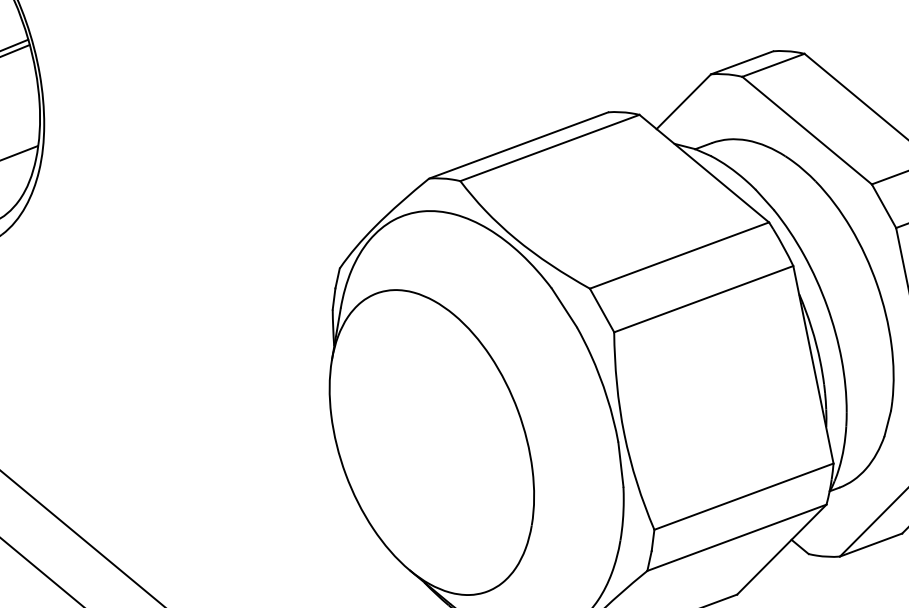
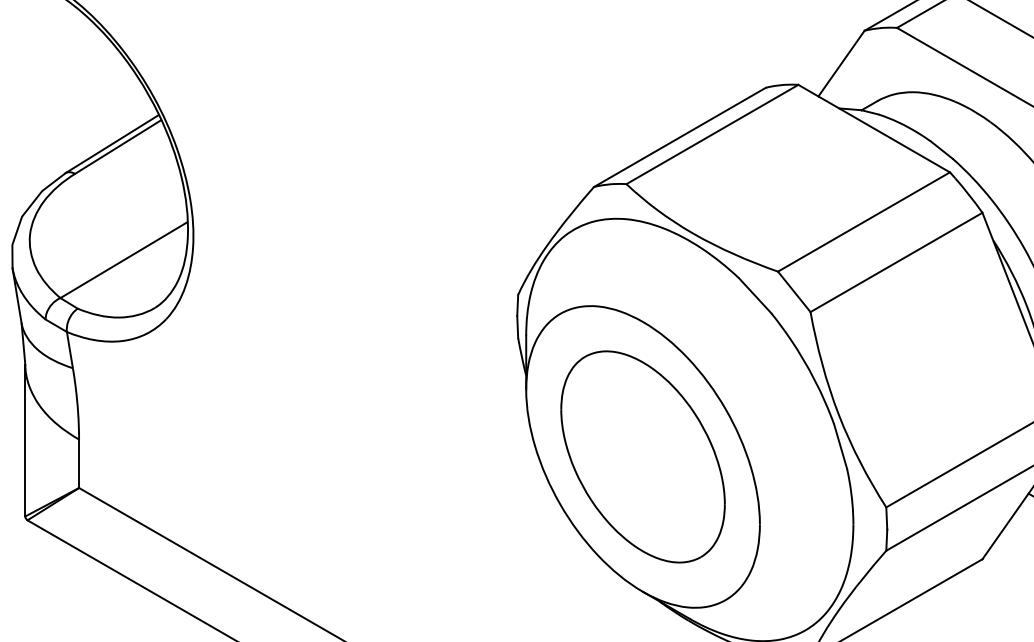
part: (431, 442) -> (642, 456), added

